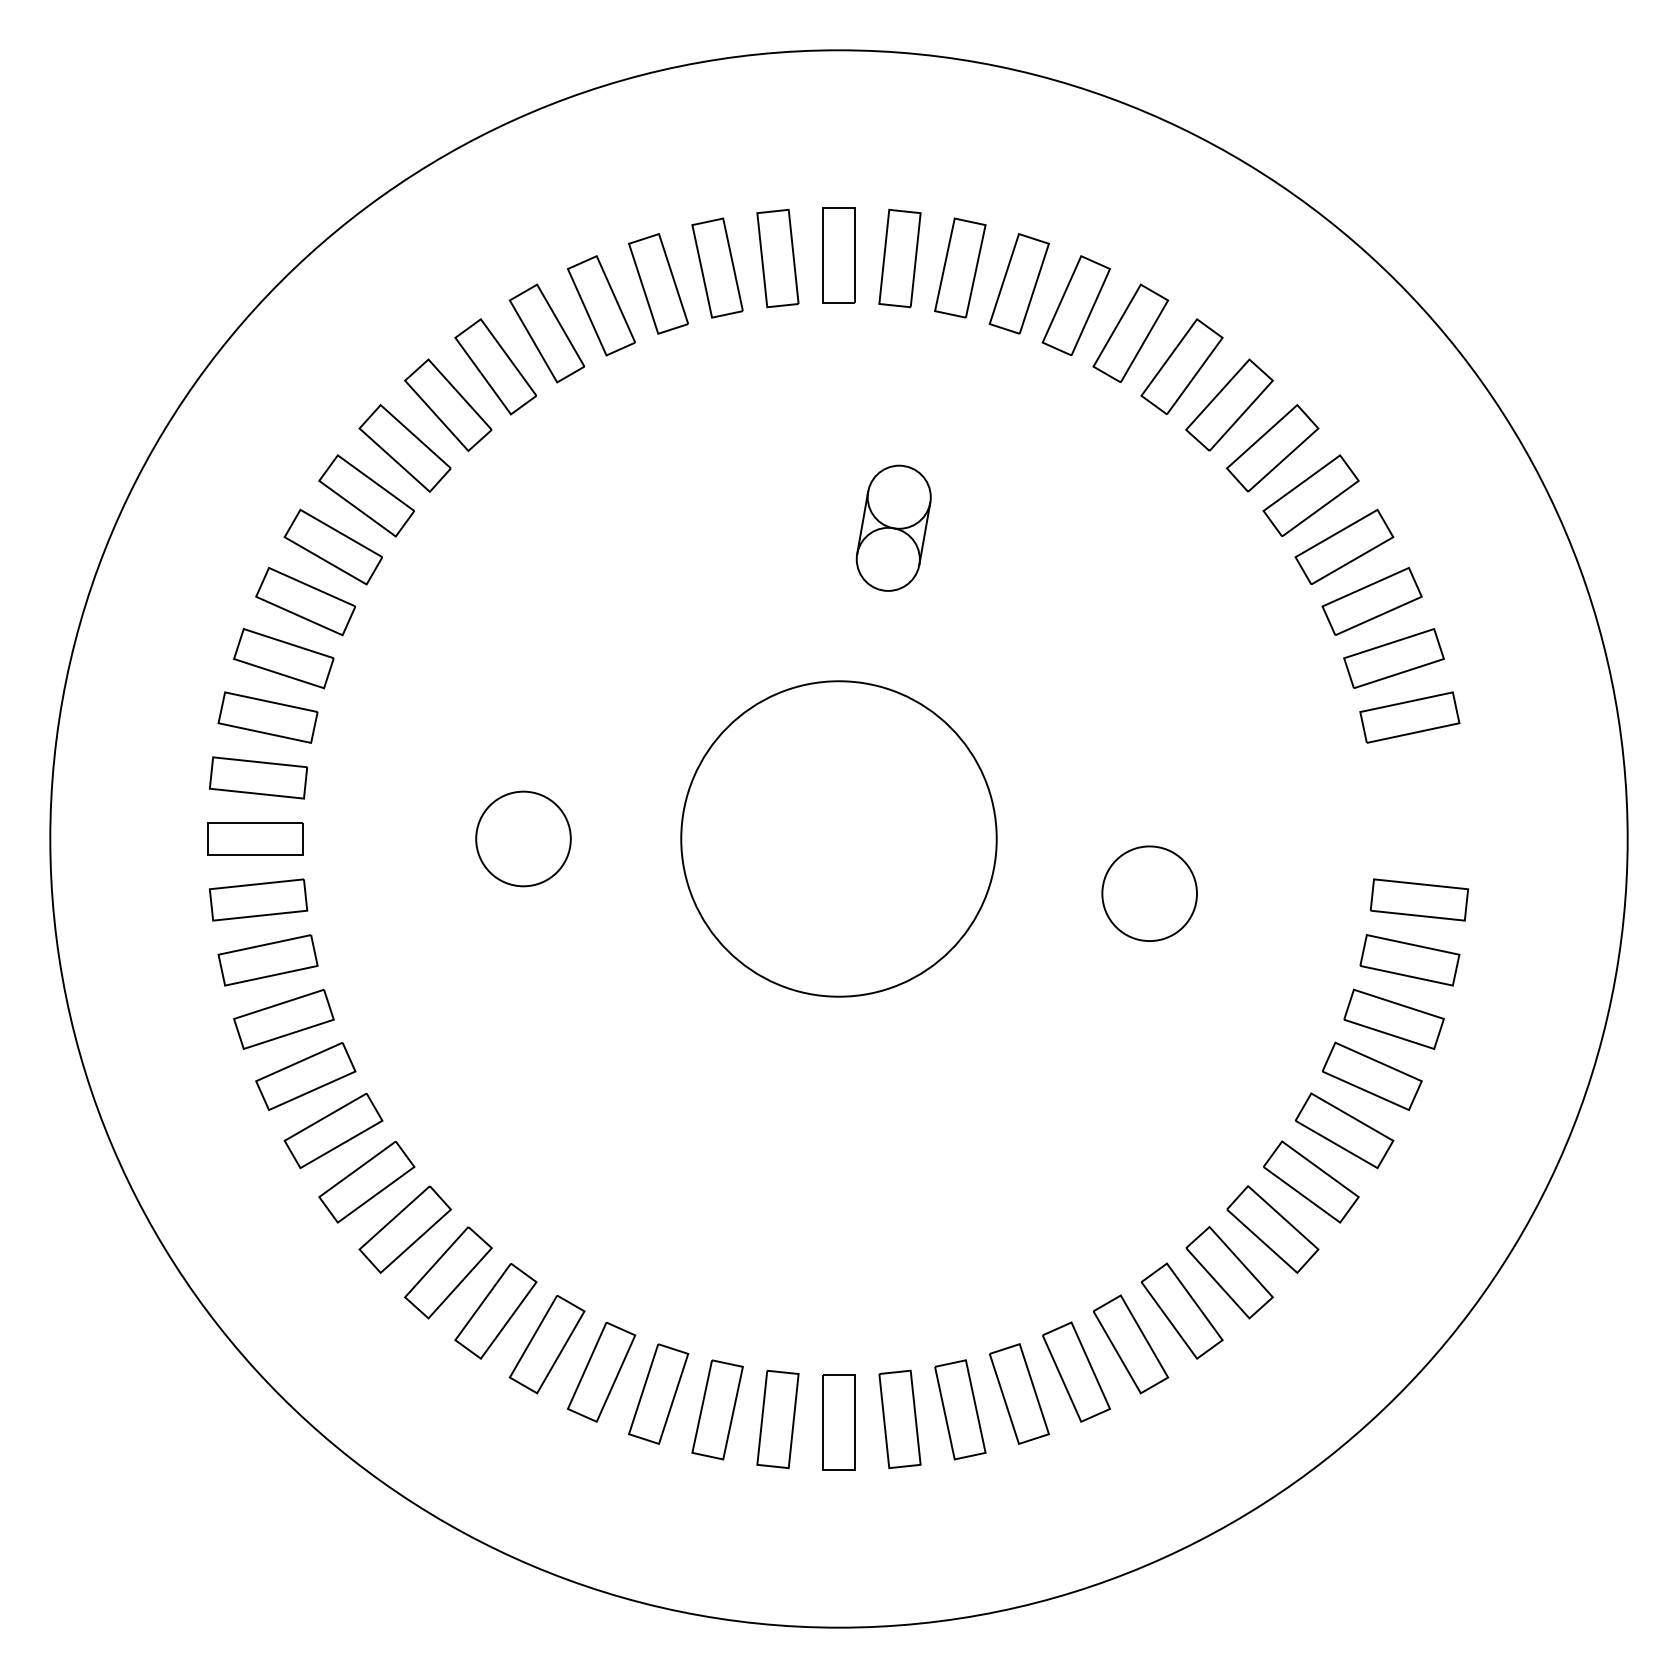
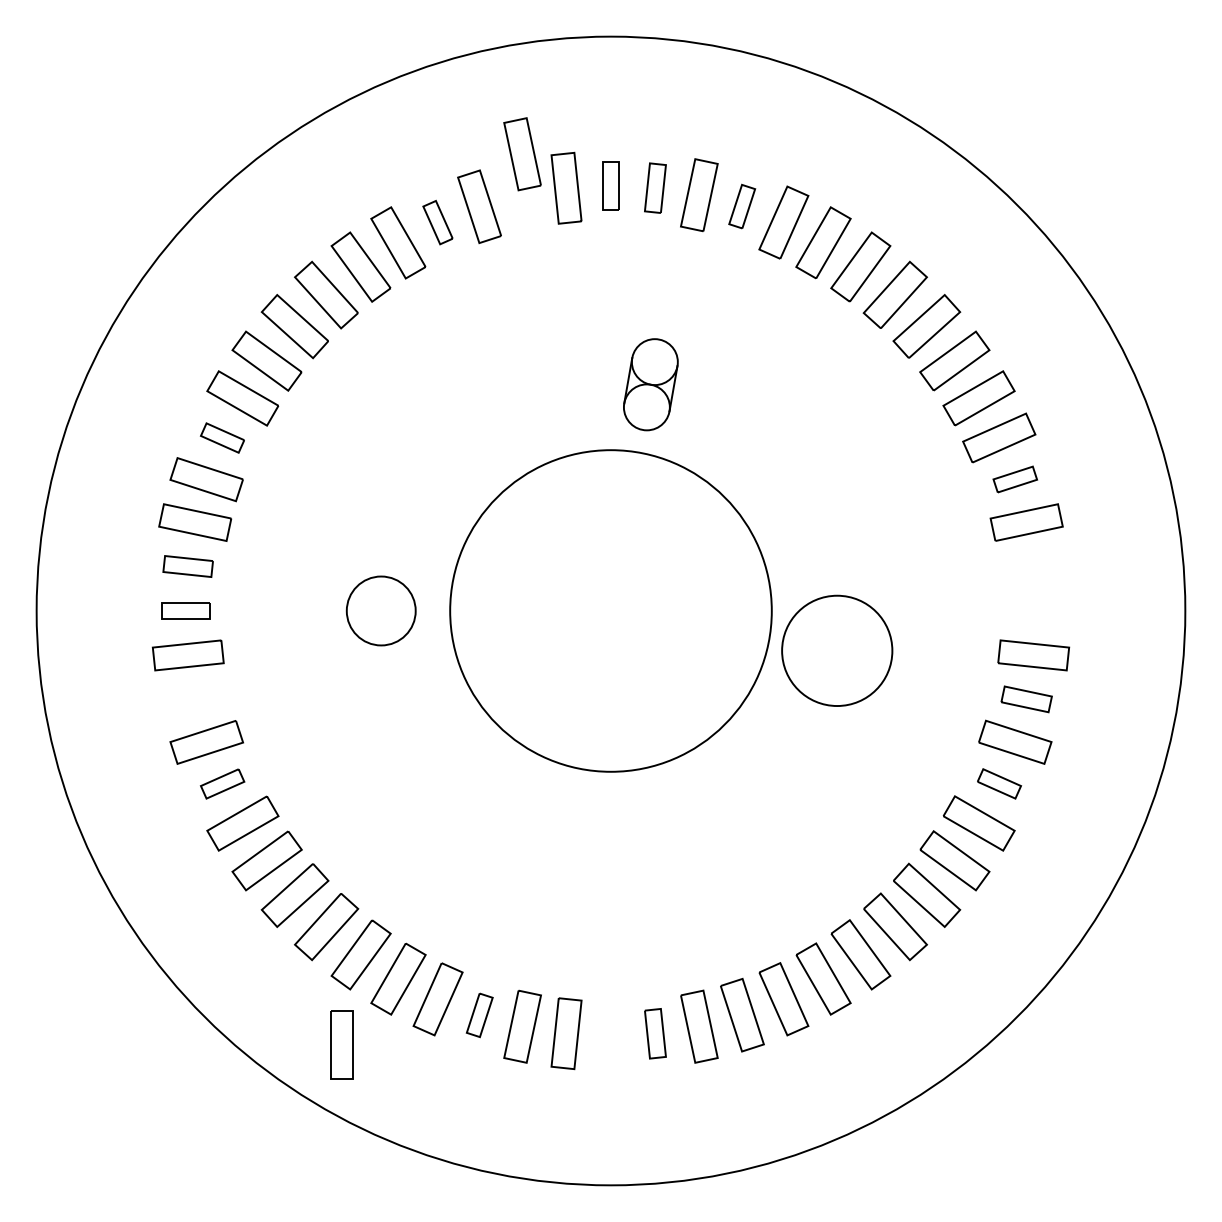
part: (838, 254) -> (610, 185), size x0.7
part: (900, 257) -> (655, 187), size x0.7
part: (717, 268) -> (522, 154), moved
part: (1018, 283) -> (741, 206), size x0.6
part: (600, 305) -> (437, 222), size x0.6
part: (305, 600) -> (222, 437), size x0.6
part: (1394, 658) -> (1015, 479), size x0.6
part: (257, 777) -> (187, 566), size x0.7
part: (254, 838) -> (185, 610), size x0.7
circle: (838, 838) -> (610, 610), size x1.4
circle: (1148, 893) -> (836, 650), size x1.6
part: (268, 960) -> (195, 699), removed
part: (1409, 960) -> (1026, 699), size x0.7
part: (305, 1075) -> (222, 783), size x0.6
part: (1372, 1075) -> (999, 783), size x0.6
part: (658, 1394) -> (479, 1015), size x0.6
part: (900, 1419) -> (655, 1033), size x0.7
part: (838, 1421) -> (341, 1044), moved

